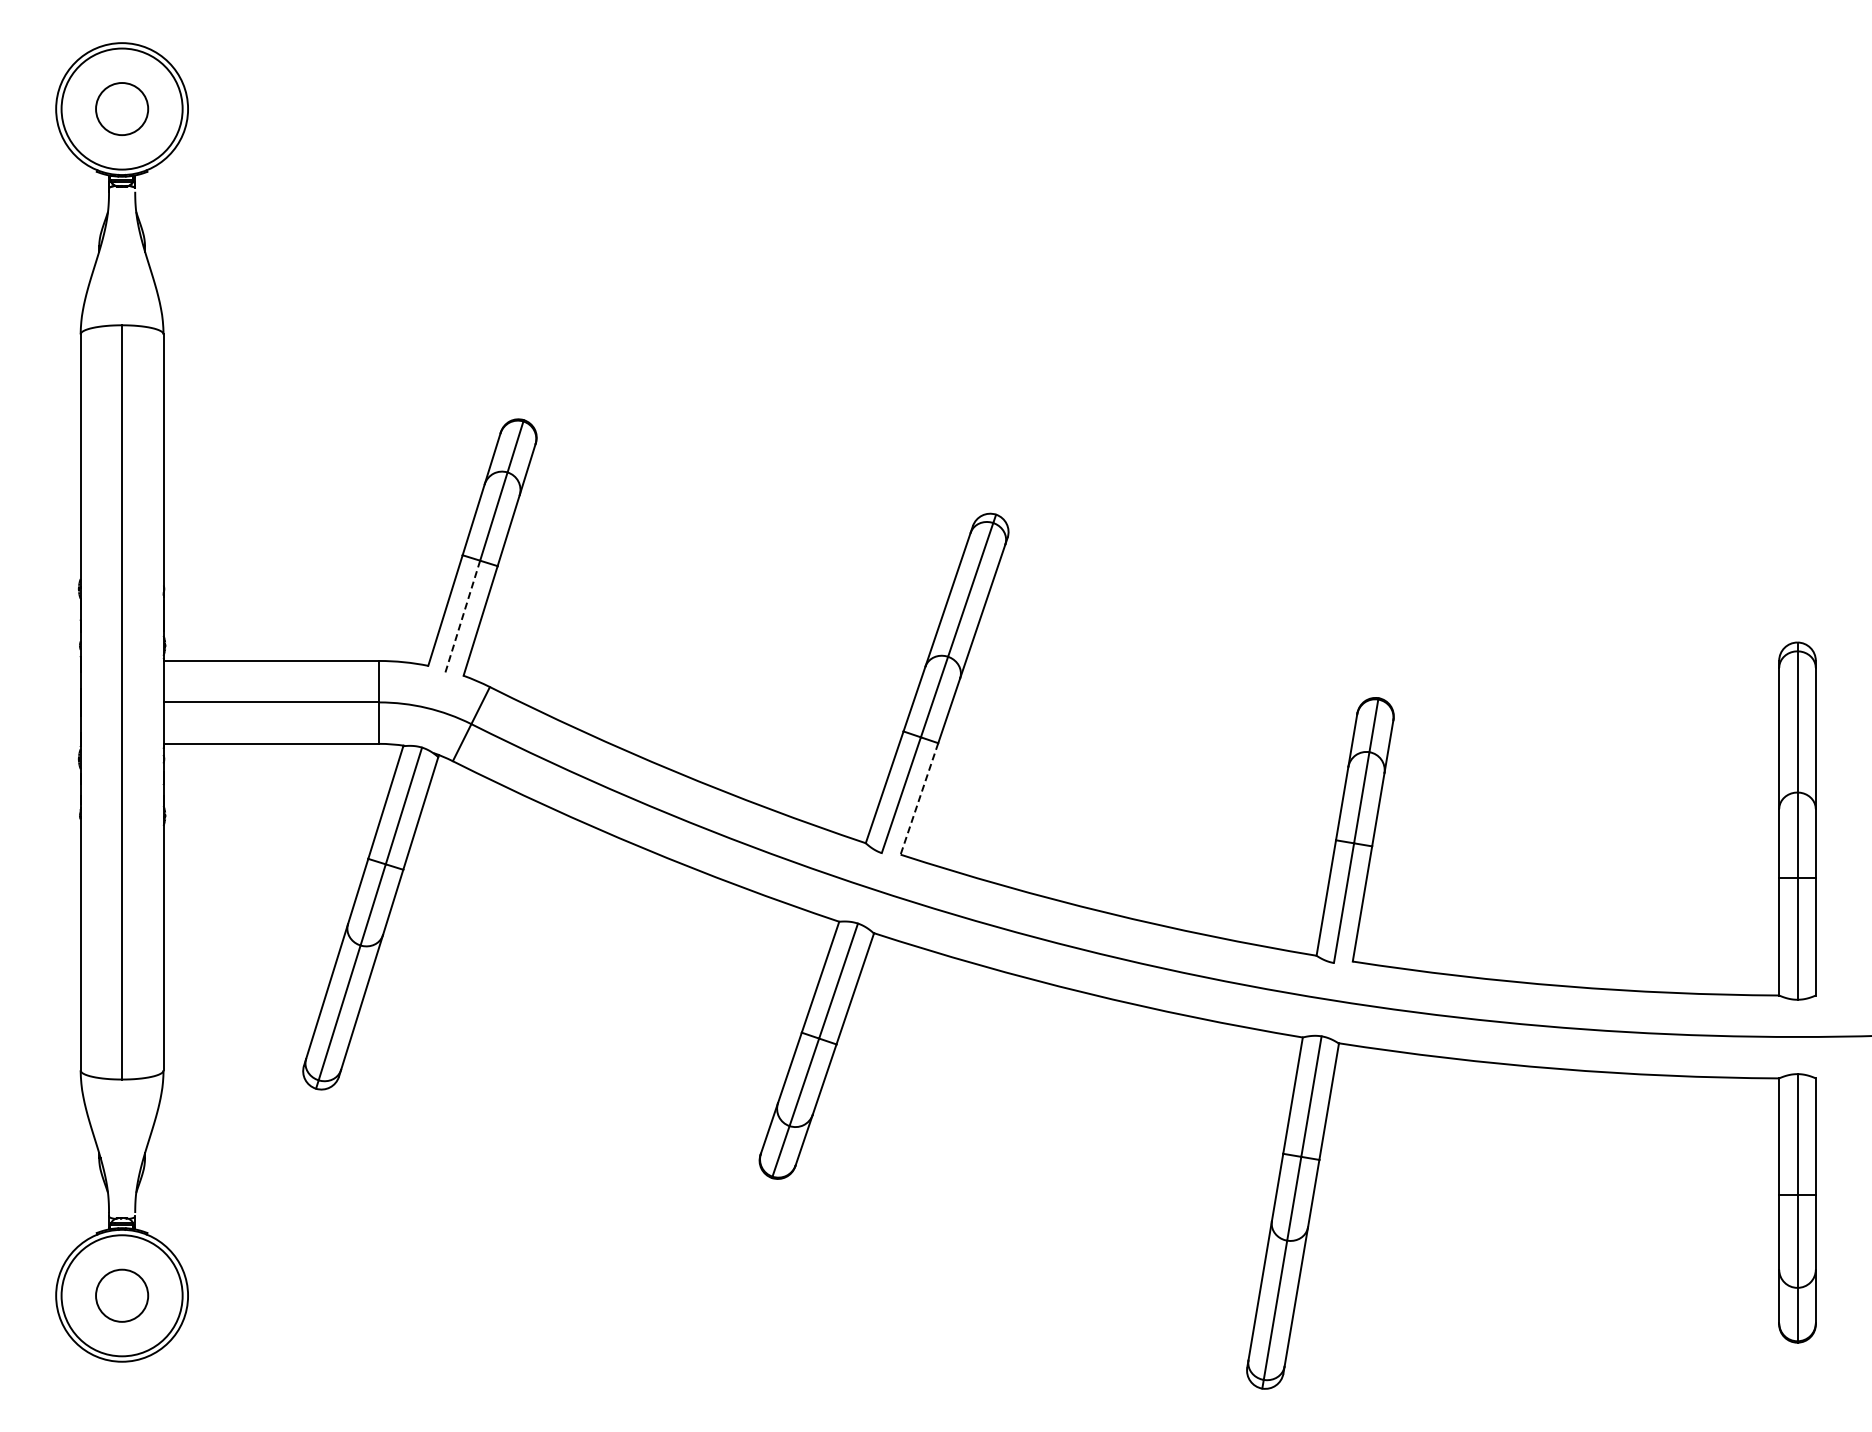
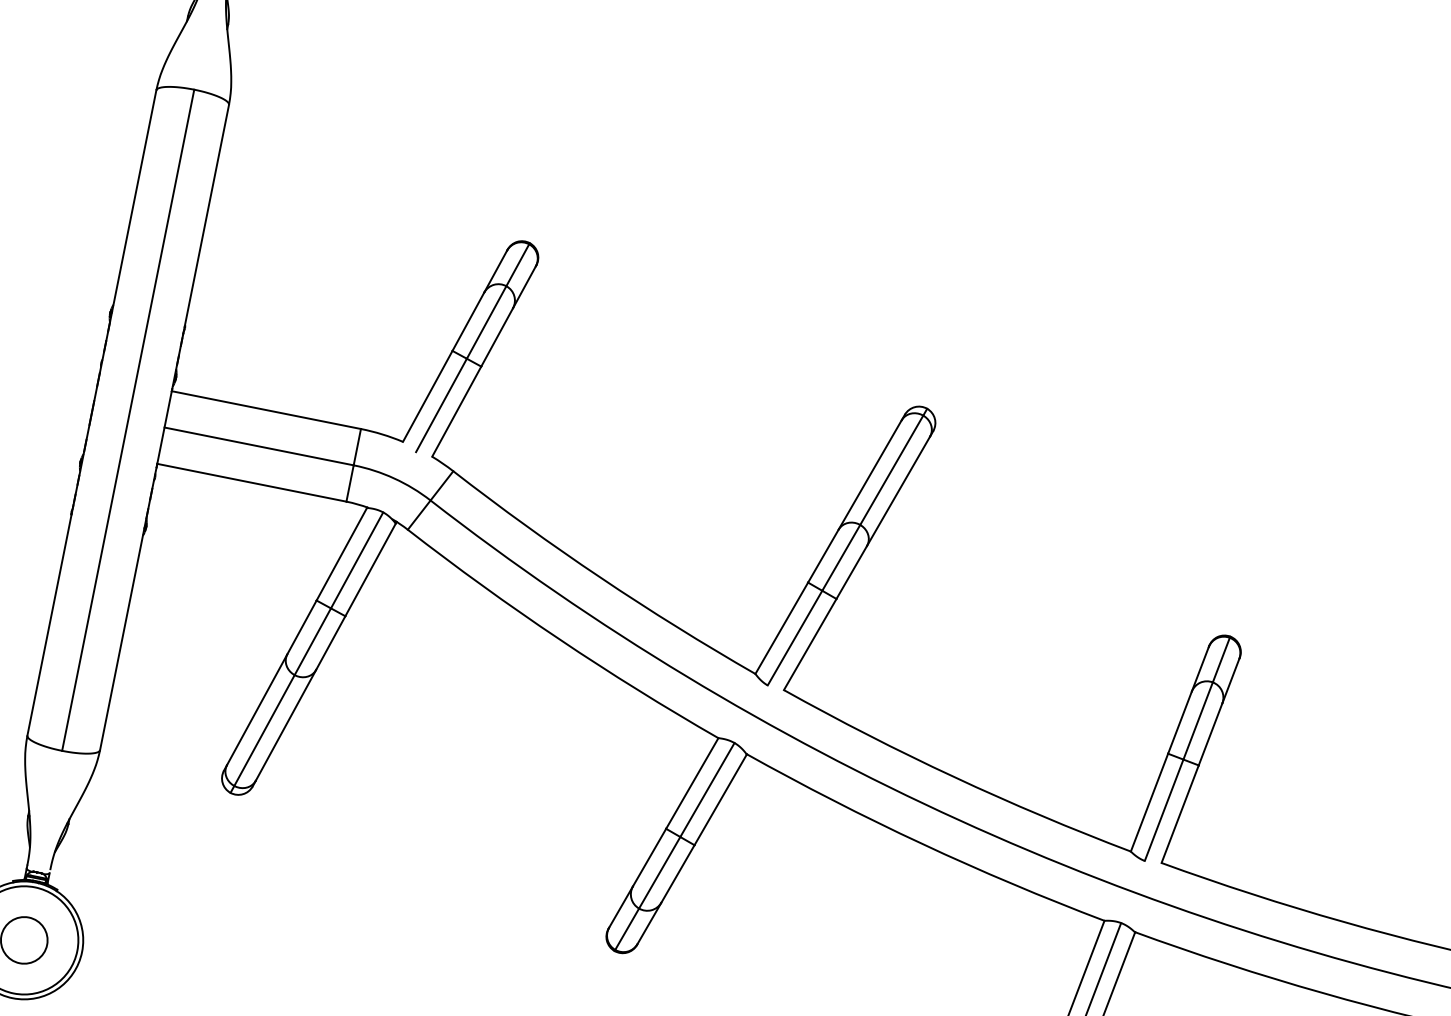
line: (462, 617) -> (441, 405), dashed -> solid
line: (919, 798) -> (810, 644), dashed -> solid

